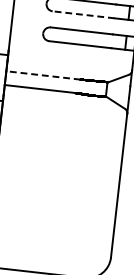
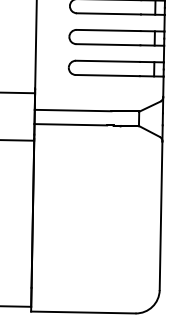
line: (82, 14) -> (107, 44), dashed -> solid
line: (42, 75) -> (72, 110), dashed -> solid

